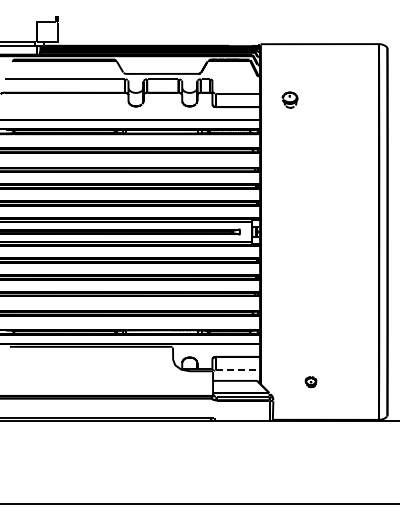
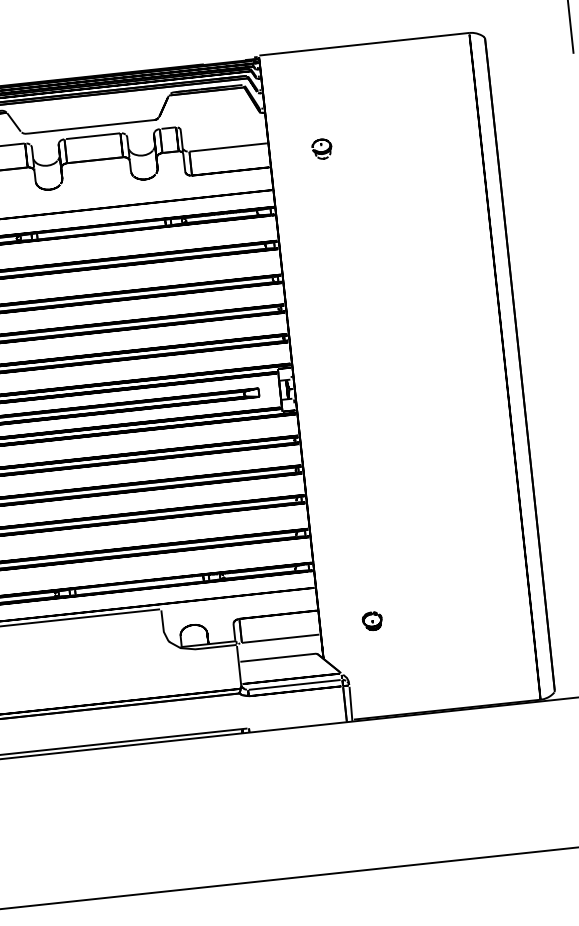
part: (289, 99) -> (321, 148), size x0.71
line: (237, 370) -> (280, 638), dashed -> solid
part: (310, 382) -> (371, 621), moved

